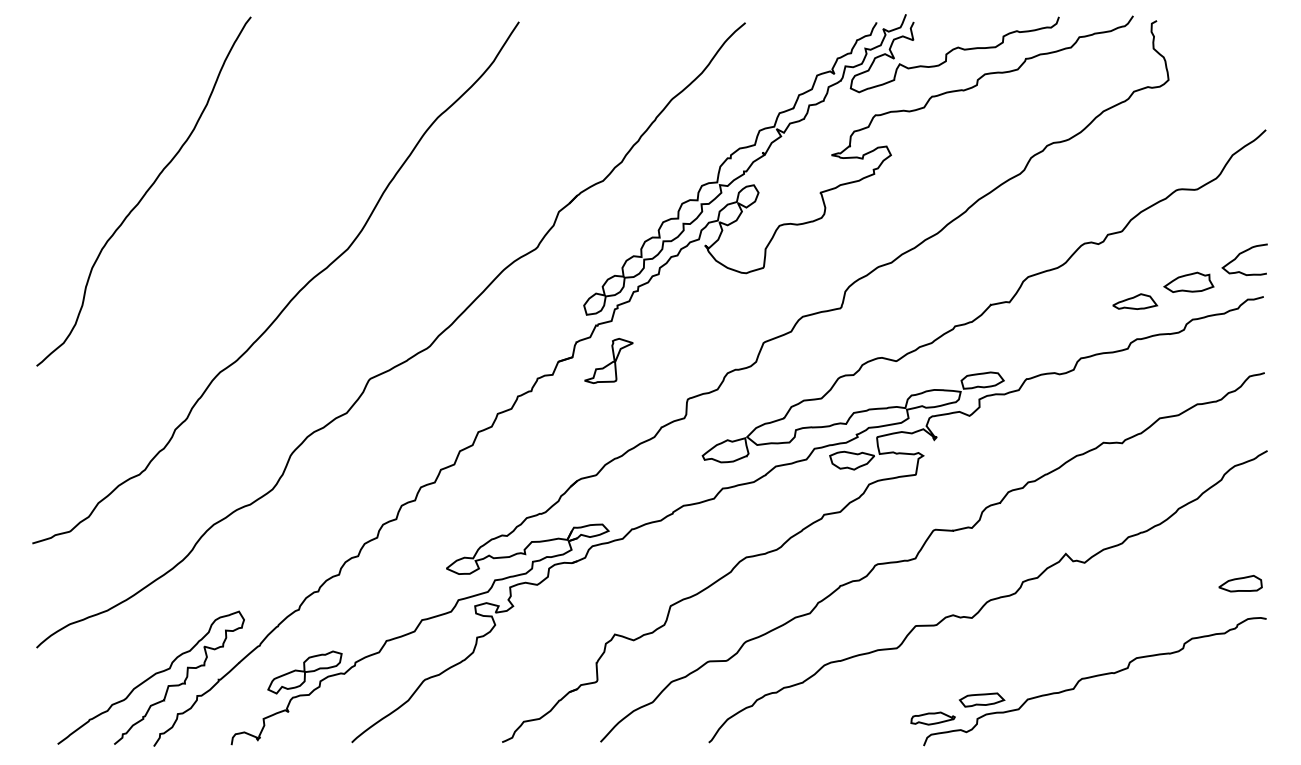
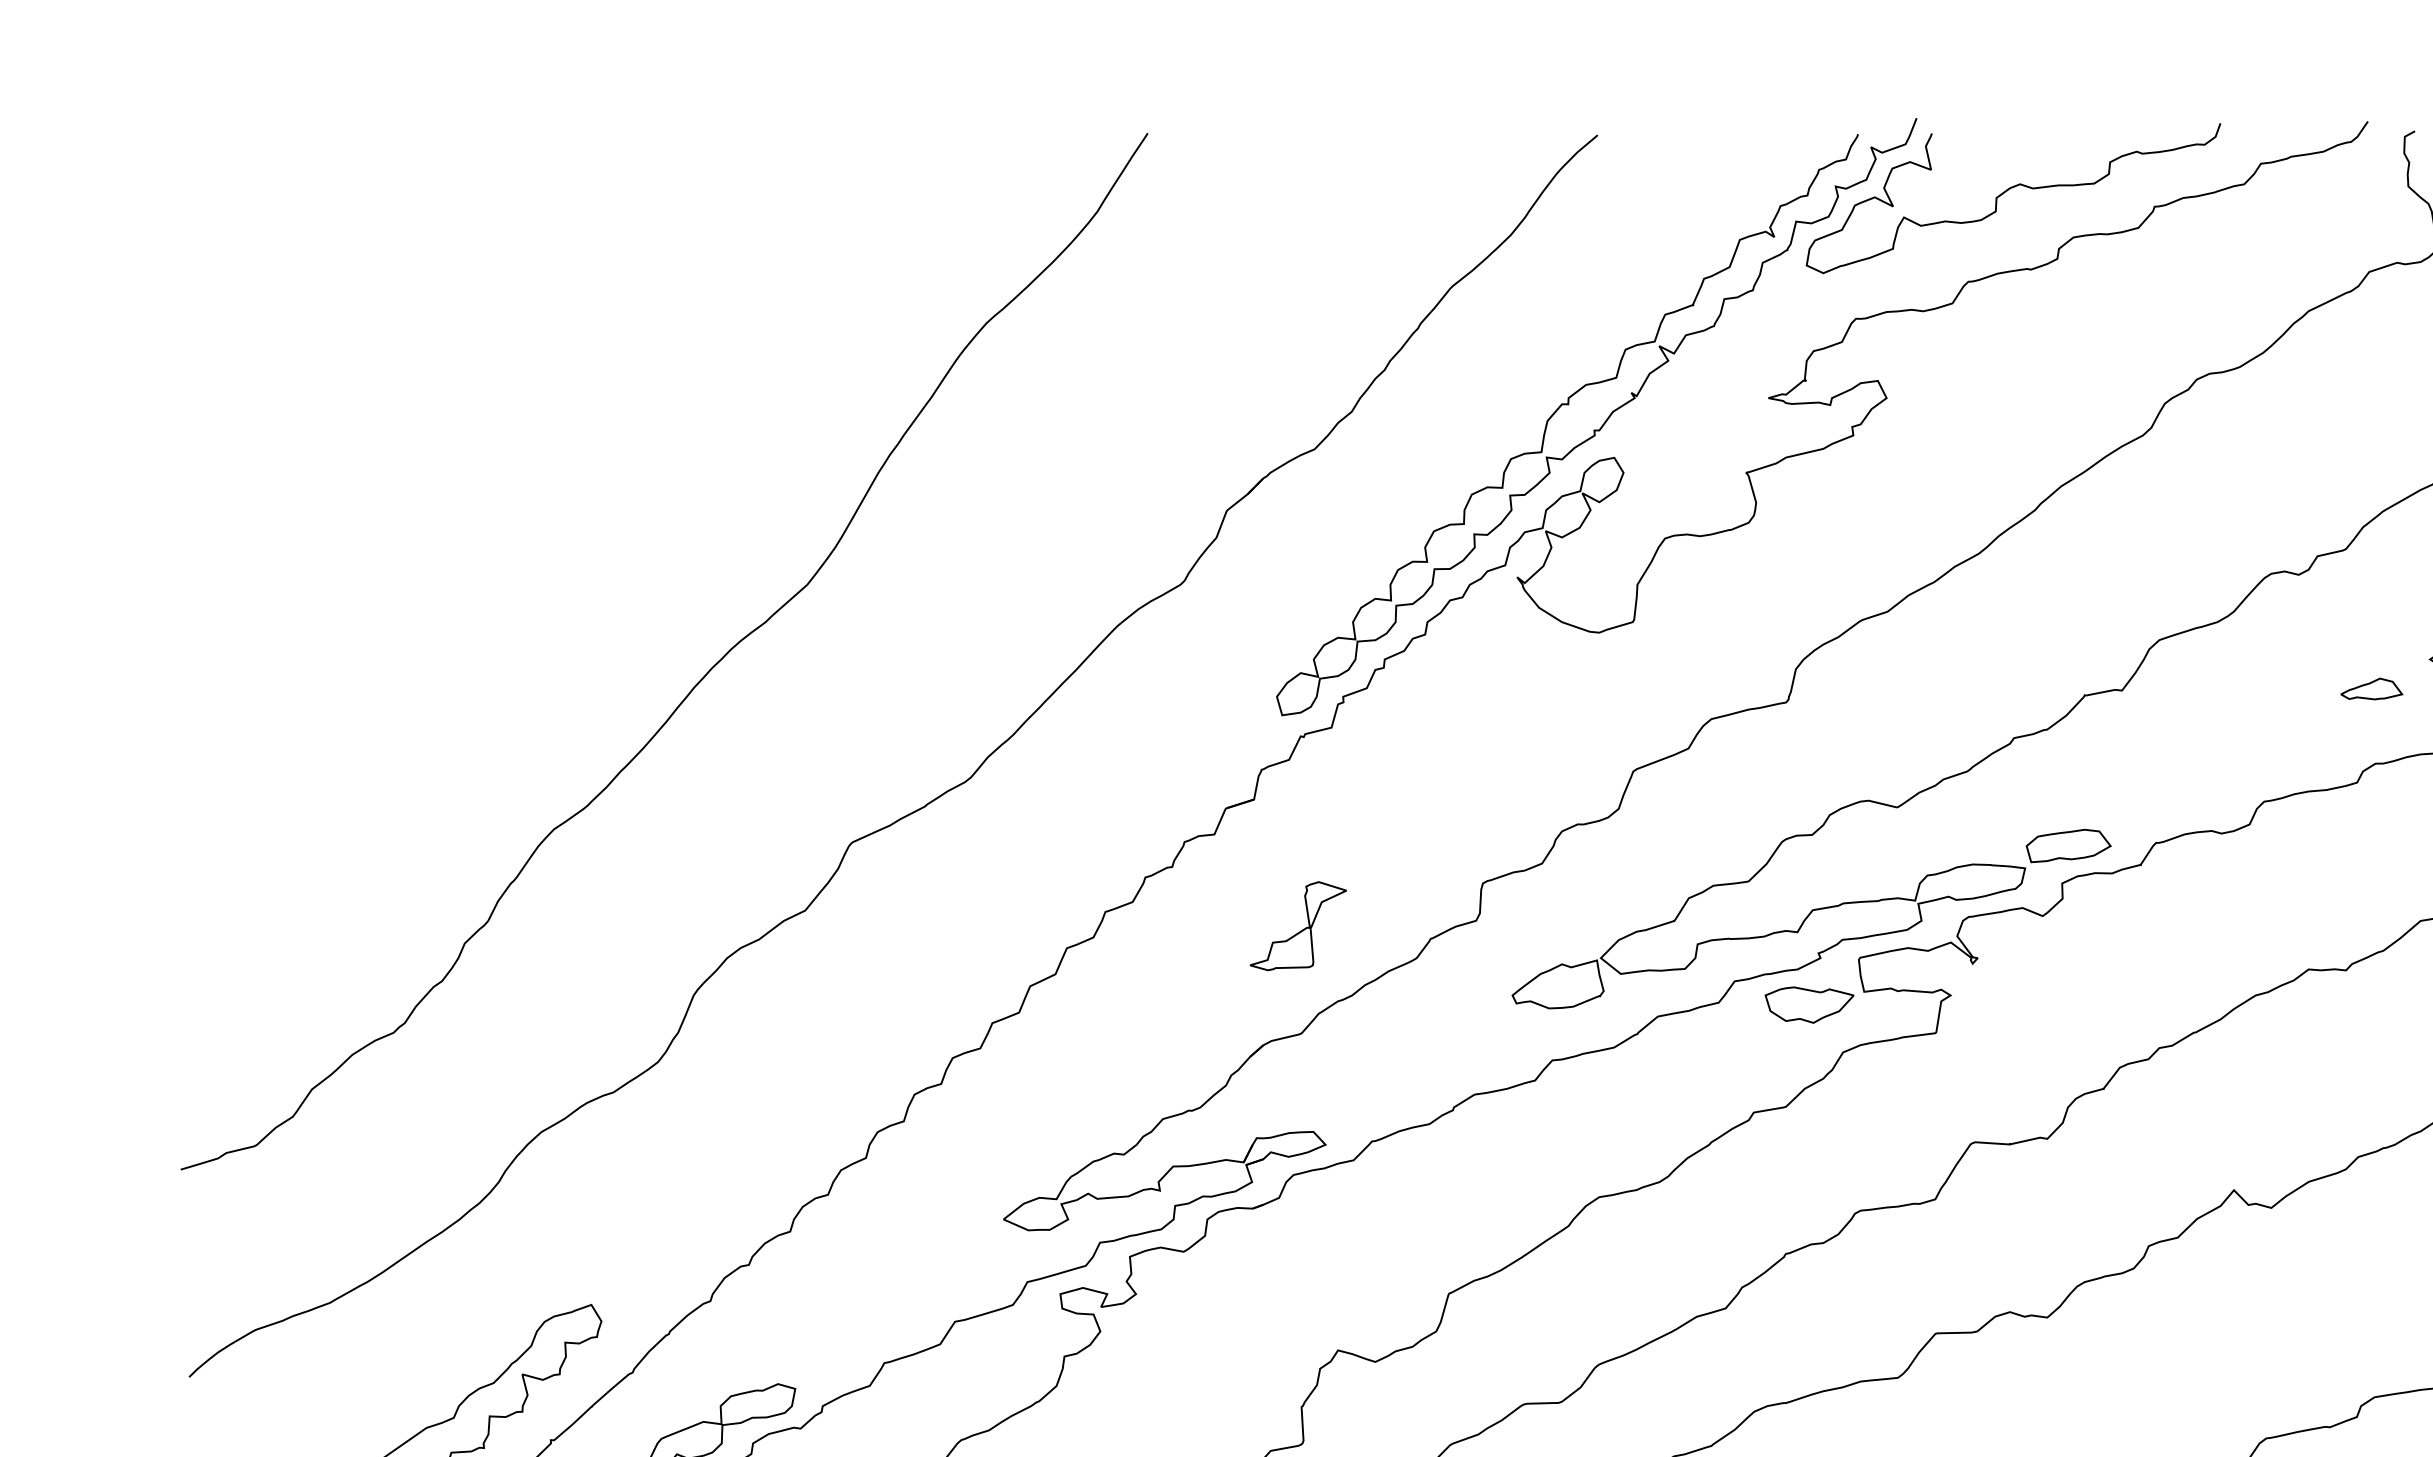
curve: (145, 191) -> (405, 470), removed
part: (1135, 301) -> (2372, 688), size x0.7
part: (608, 360) -> (1297, 925), moved

